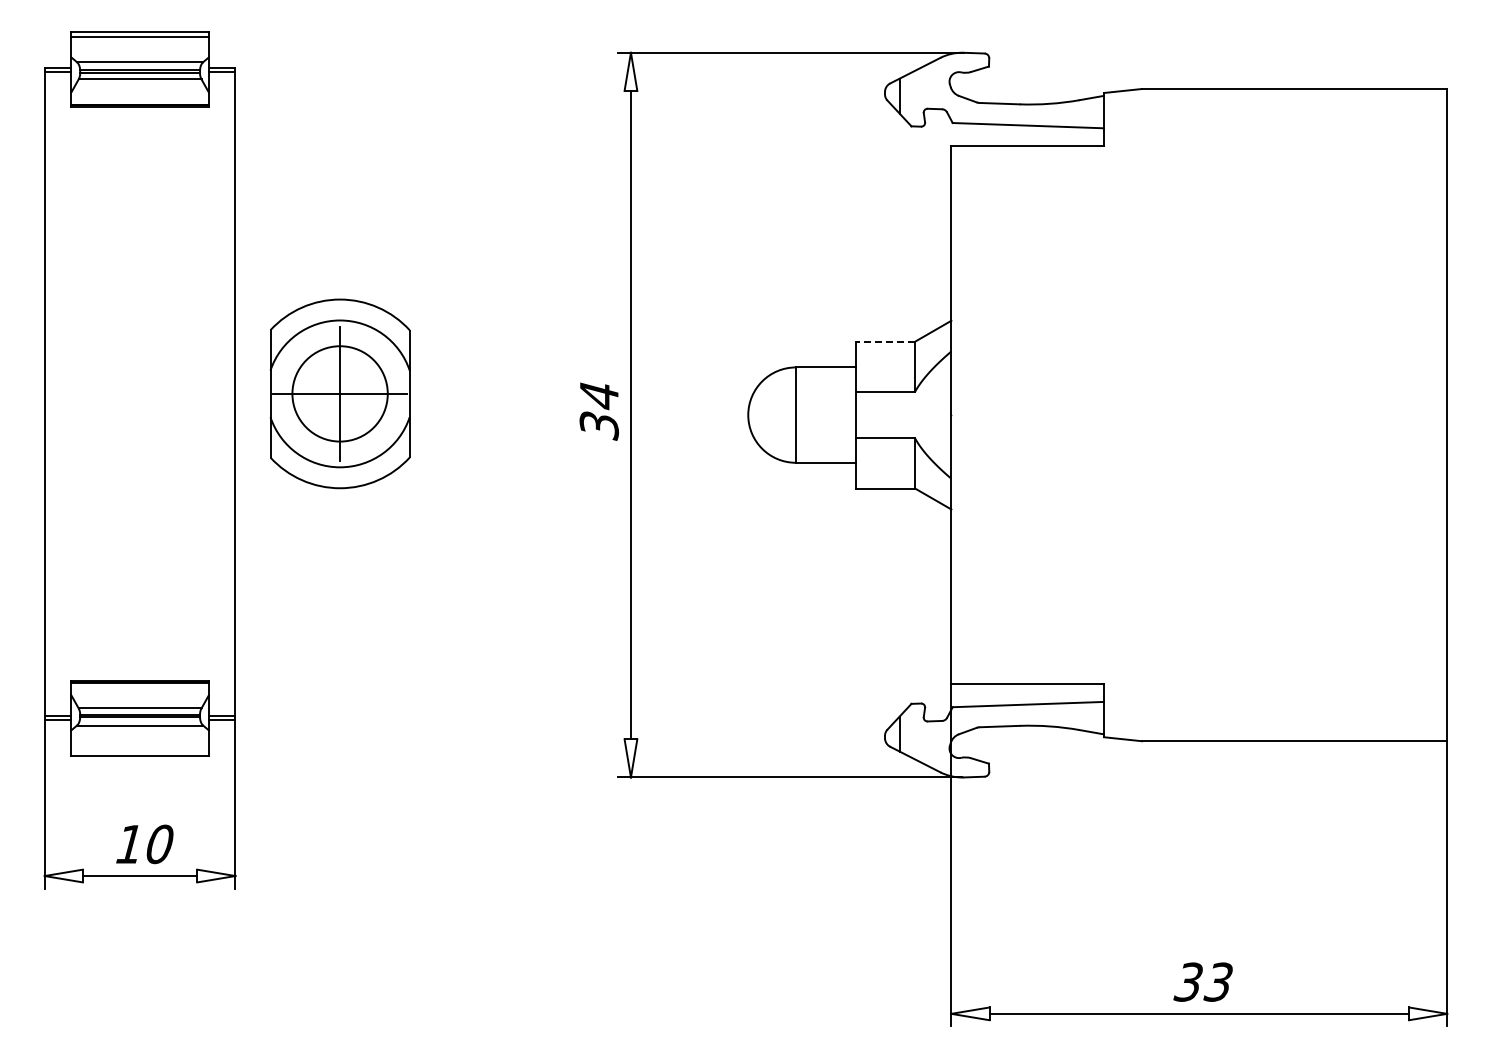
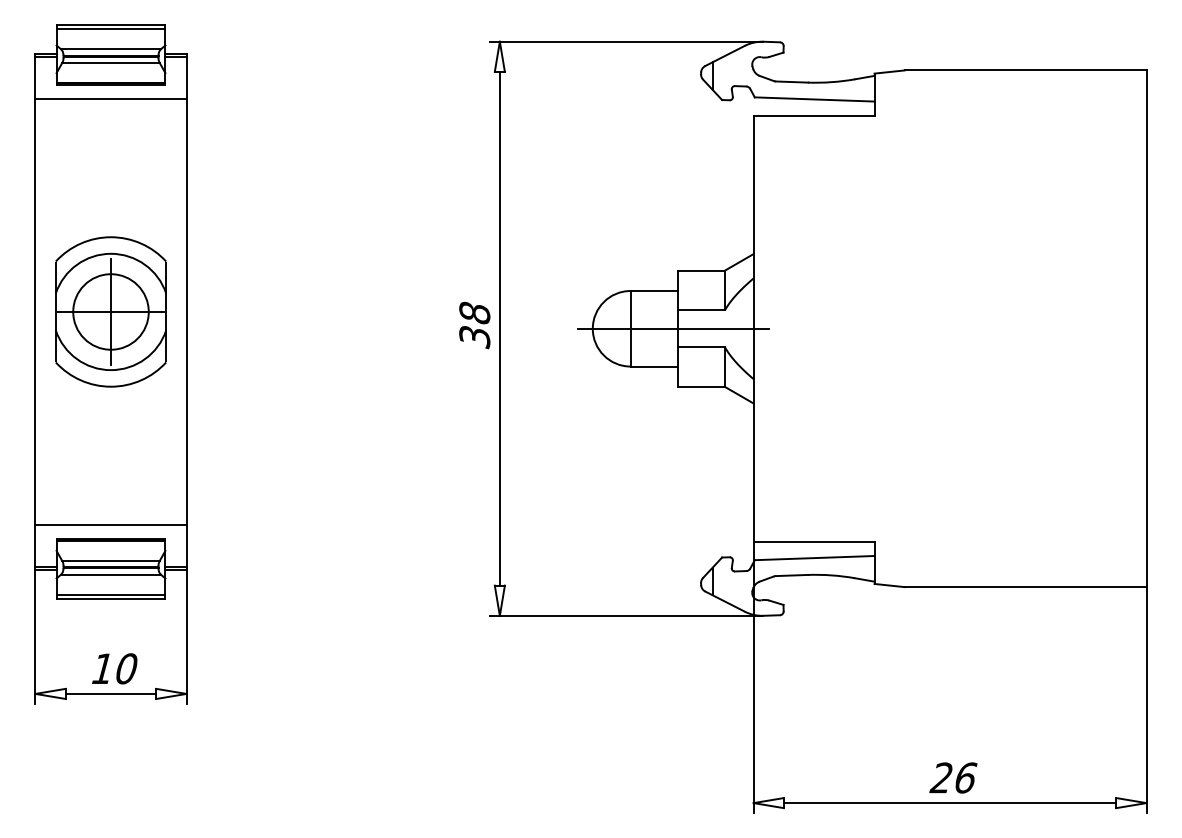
line: (139, 125) -> (110, 99), added
line: (885, 341) -> (701, 270), dashed -> solid
part: (339, 393) -> (110, 311), moved
text: (599, 395) -> (474, 313), 34 -> 38
line: (849, 415) -> (672, 329), added
line: (139, 662) -> (110, 524), added
line: (139, 751) -> (110, 595), added
text: (1203, 981) -> (953, 777), 33 -> 26

